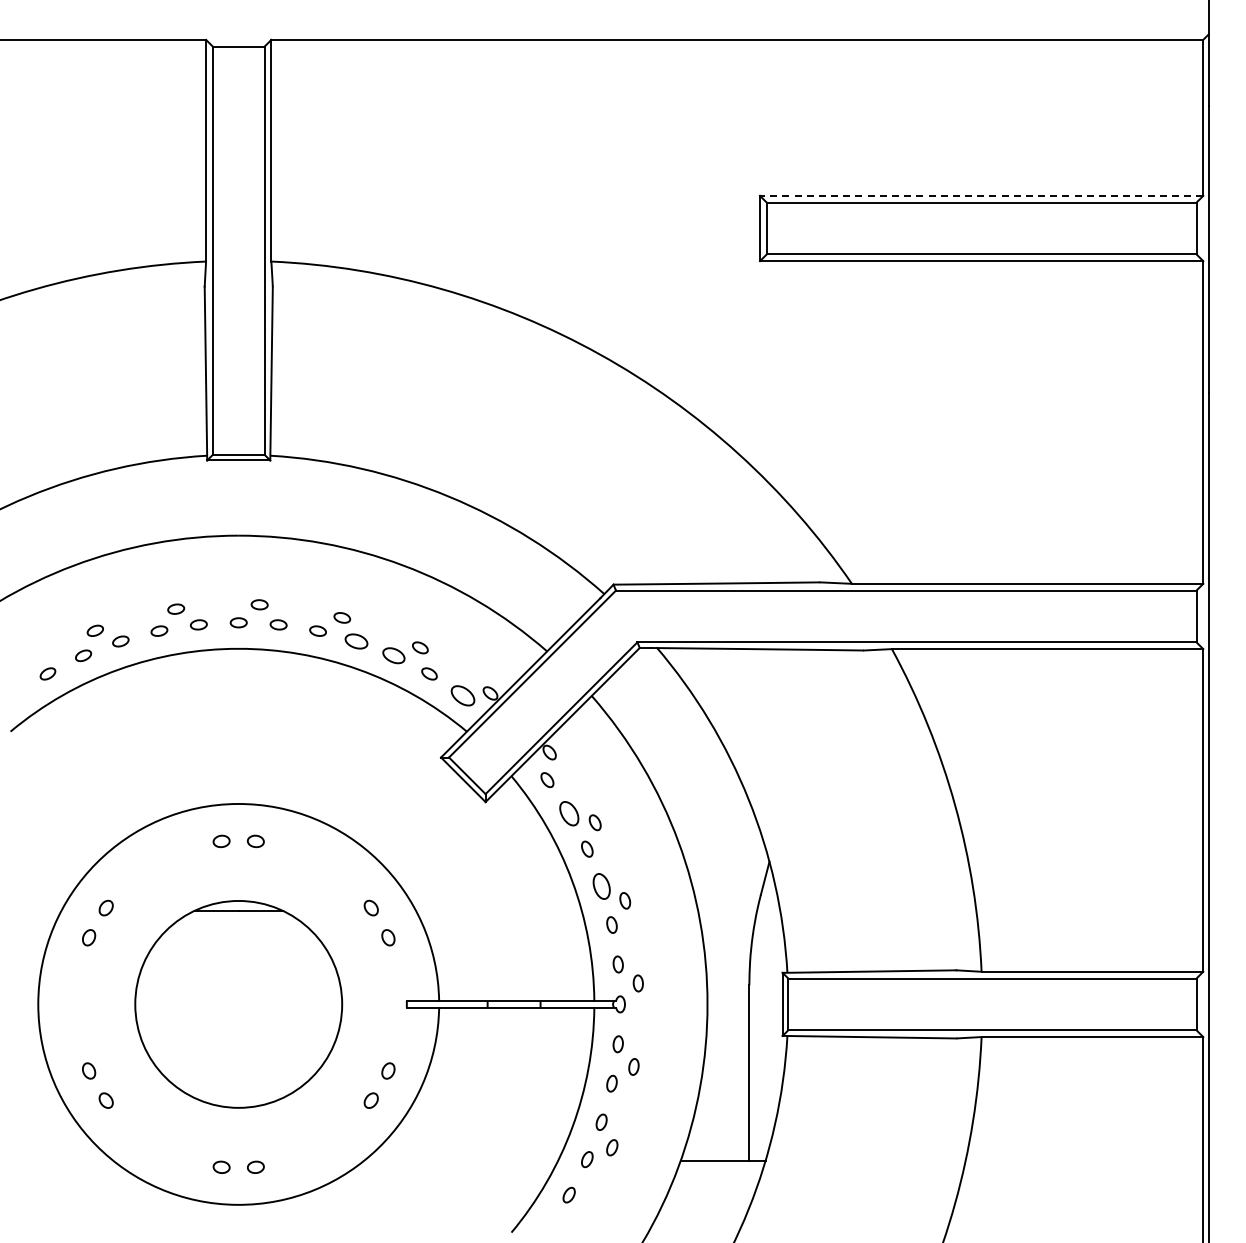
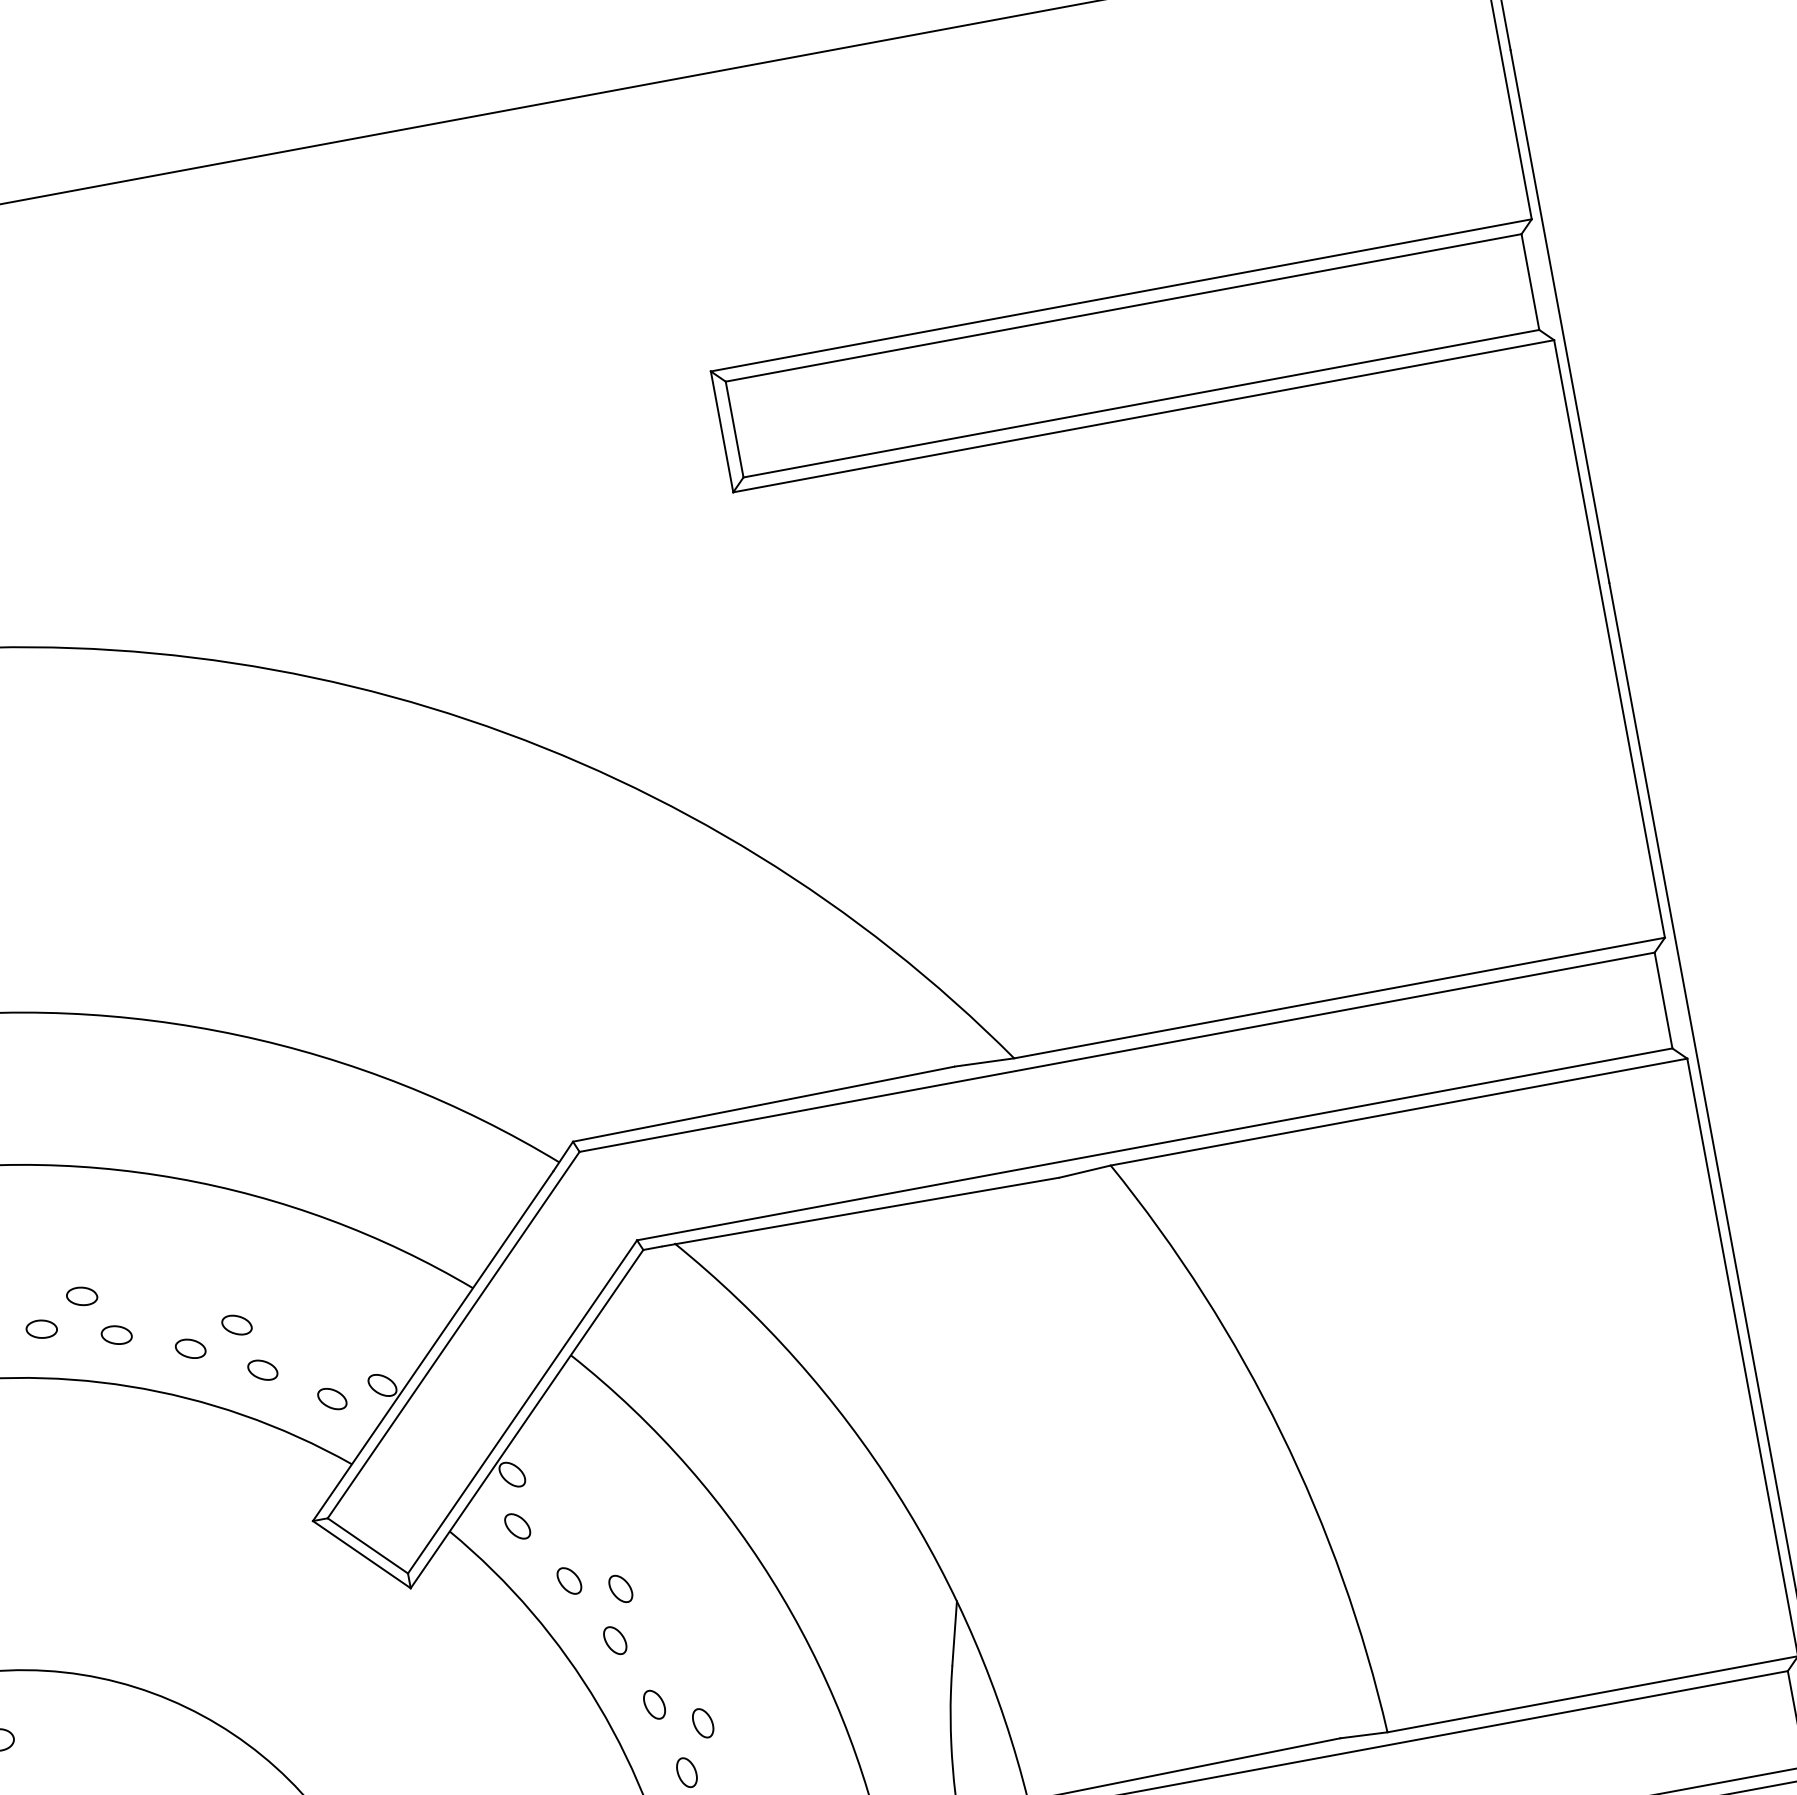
line: (981, 195) -> (1120, 294), dashed -> solid
part: (356, 641) -> (116, 1335), size x0.71
part: (393, 655) -> (189, 1348), size x0.71
part: (462, 695) -> (331, 1398), size x0.62
part: (568, 813) -> (568, 1580), size x0.62
part: (601, 886) -> (654, 1704), size x0.62

